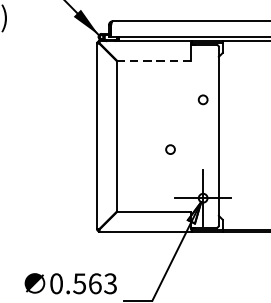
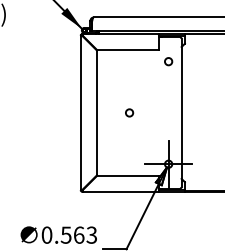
line: (154, 61) -> (128, 50), dashed -> solid
circle: (203, 99) -> (168, 61), moved
circle: (170, 149) -> (129, 112), moved

